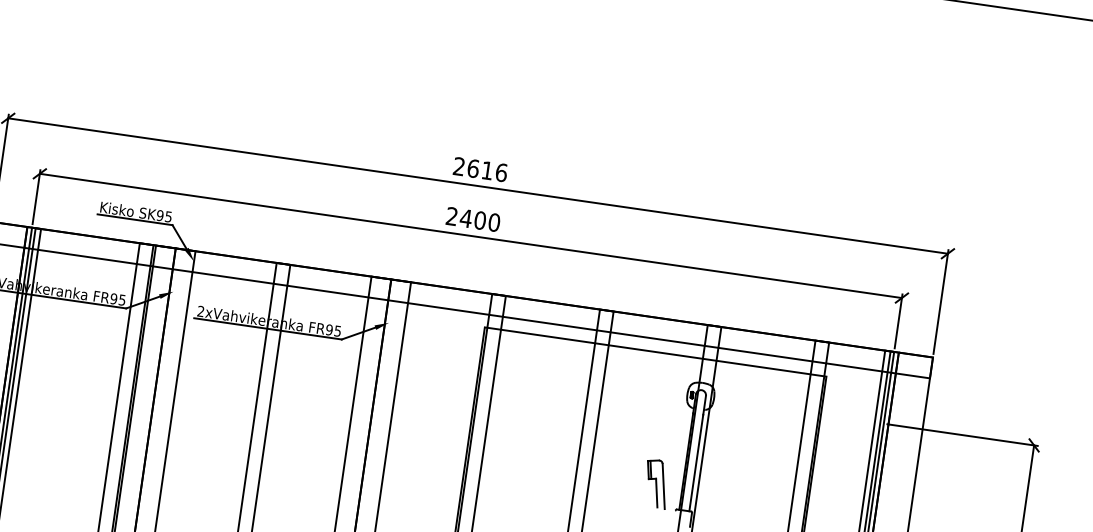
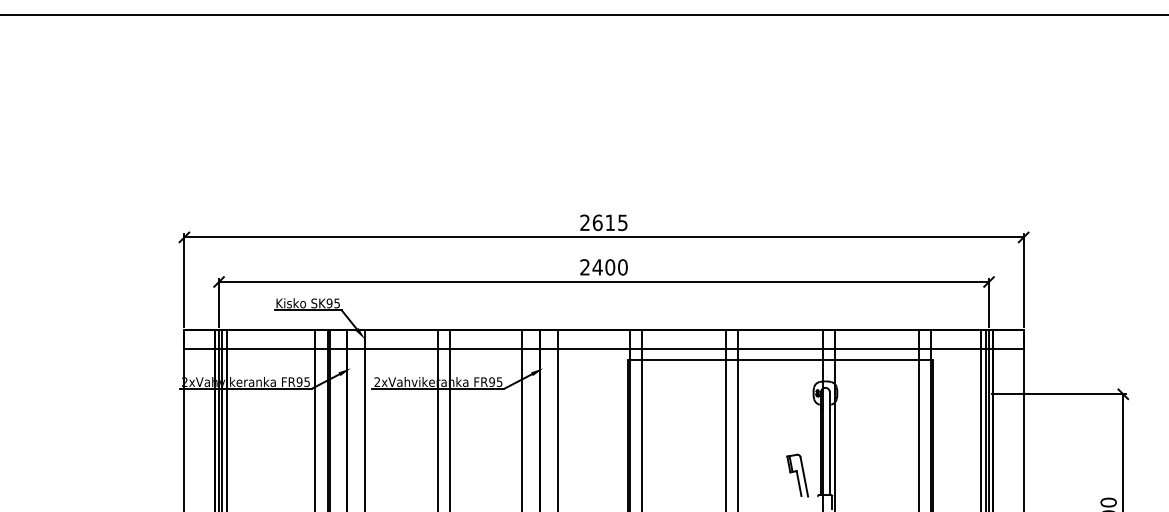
text: (501, 172) -> (622, 222), 2616 -> 2615

